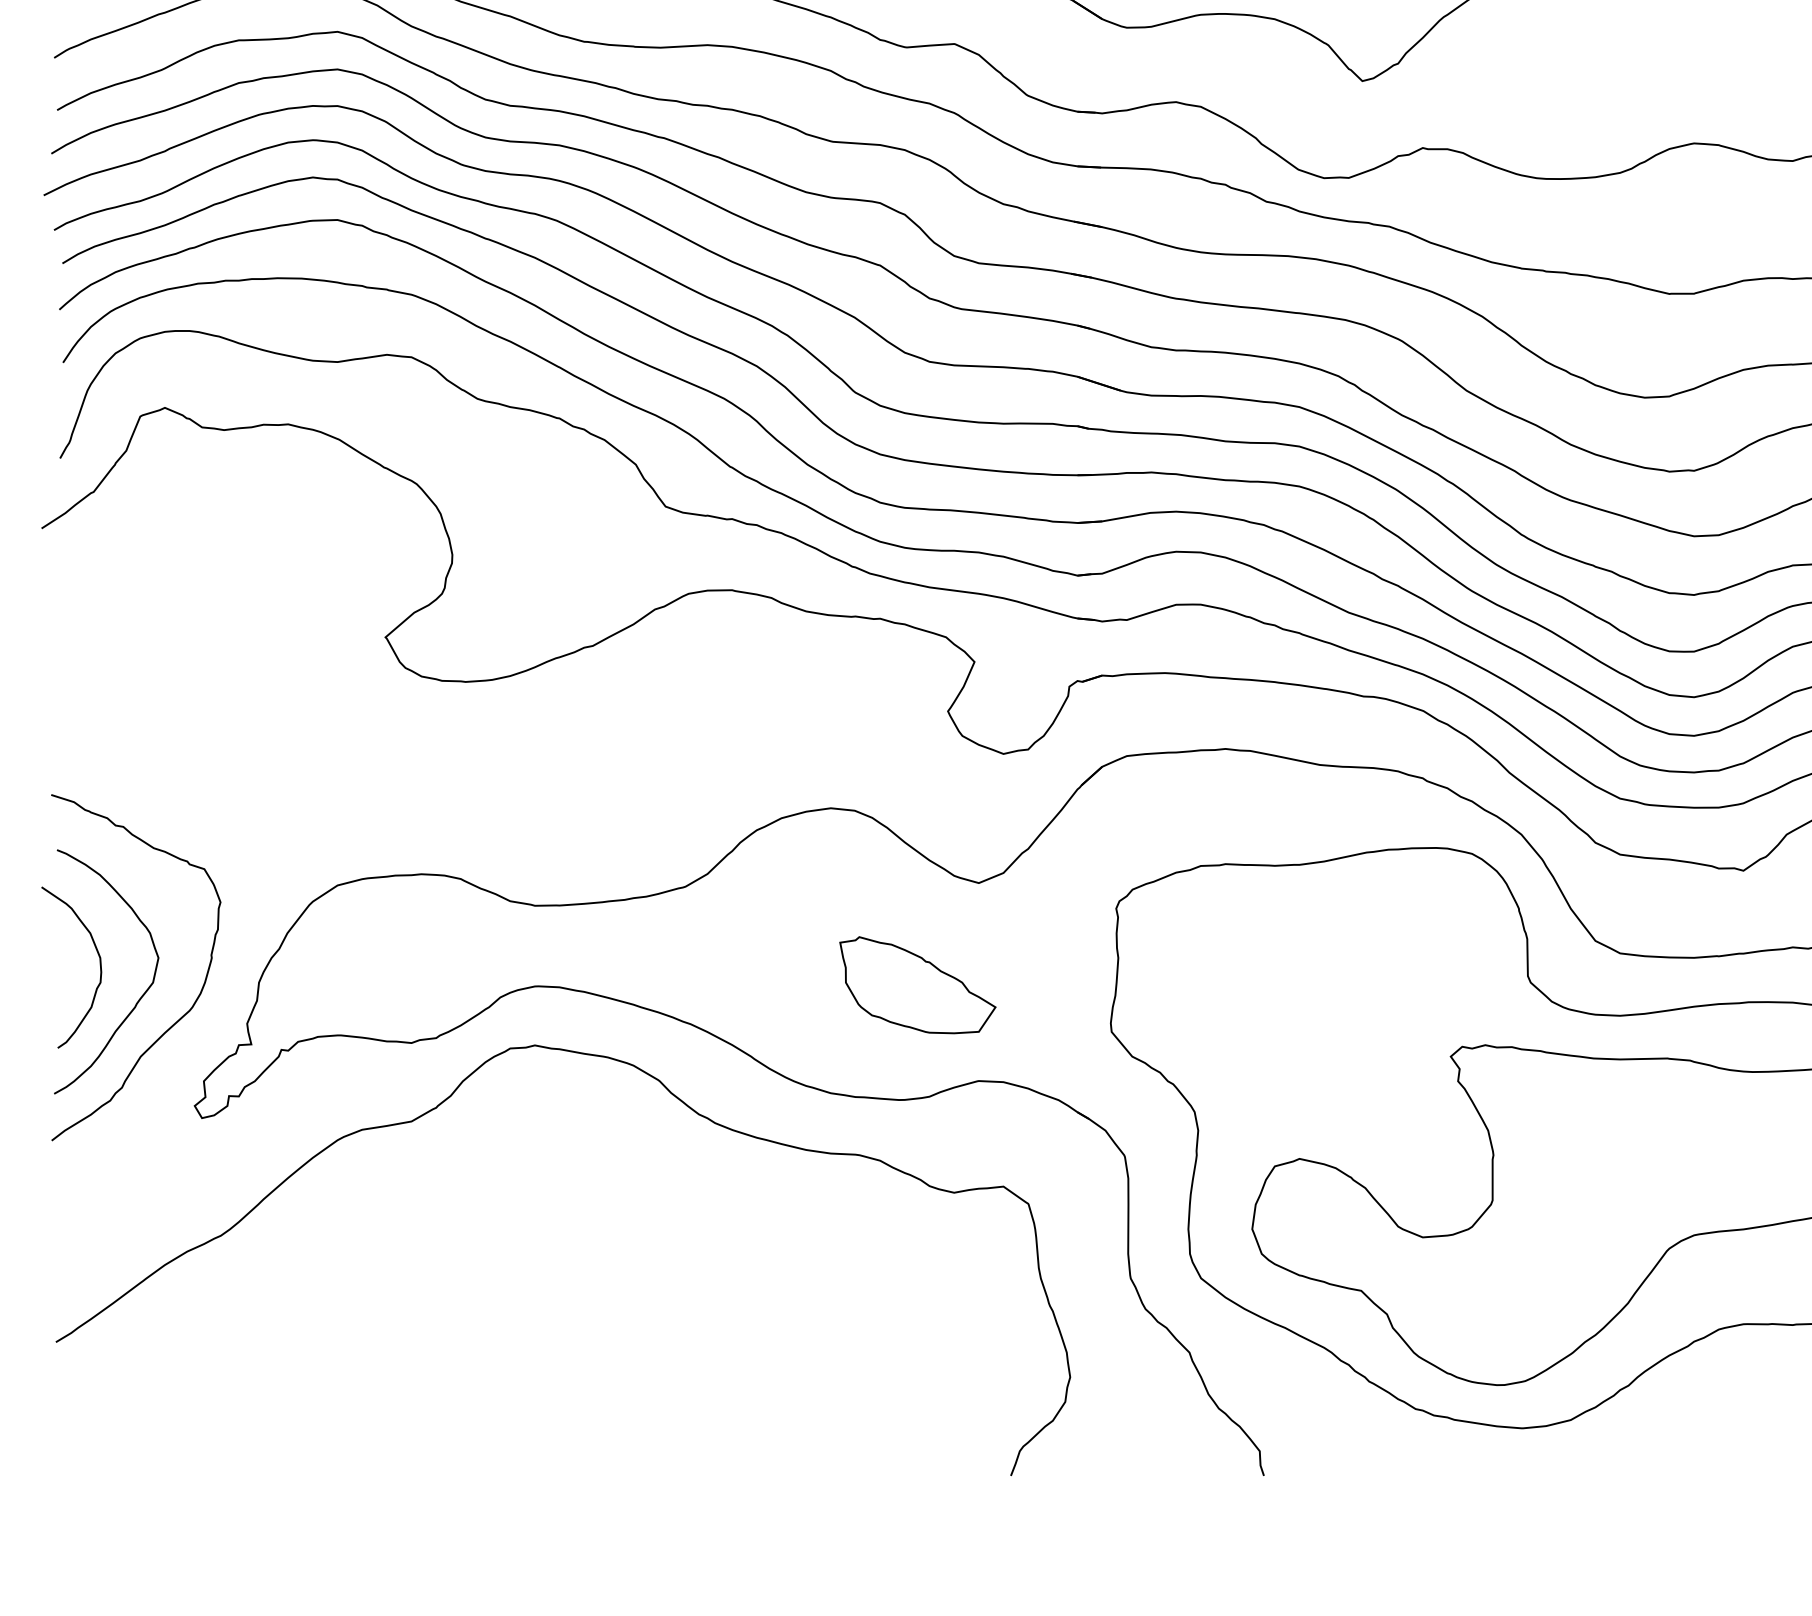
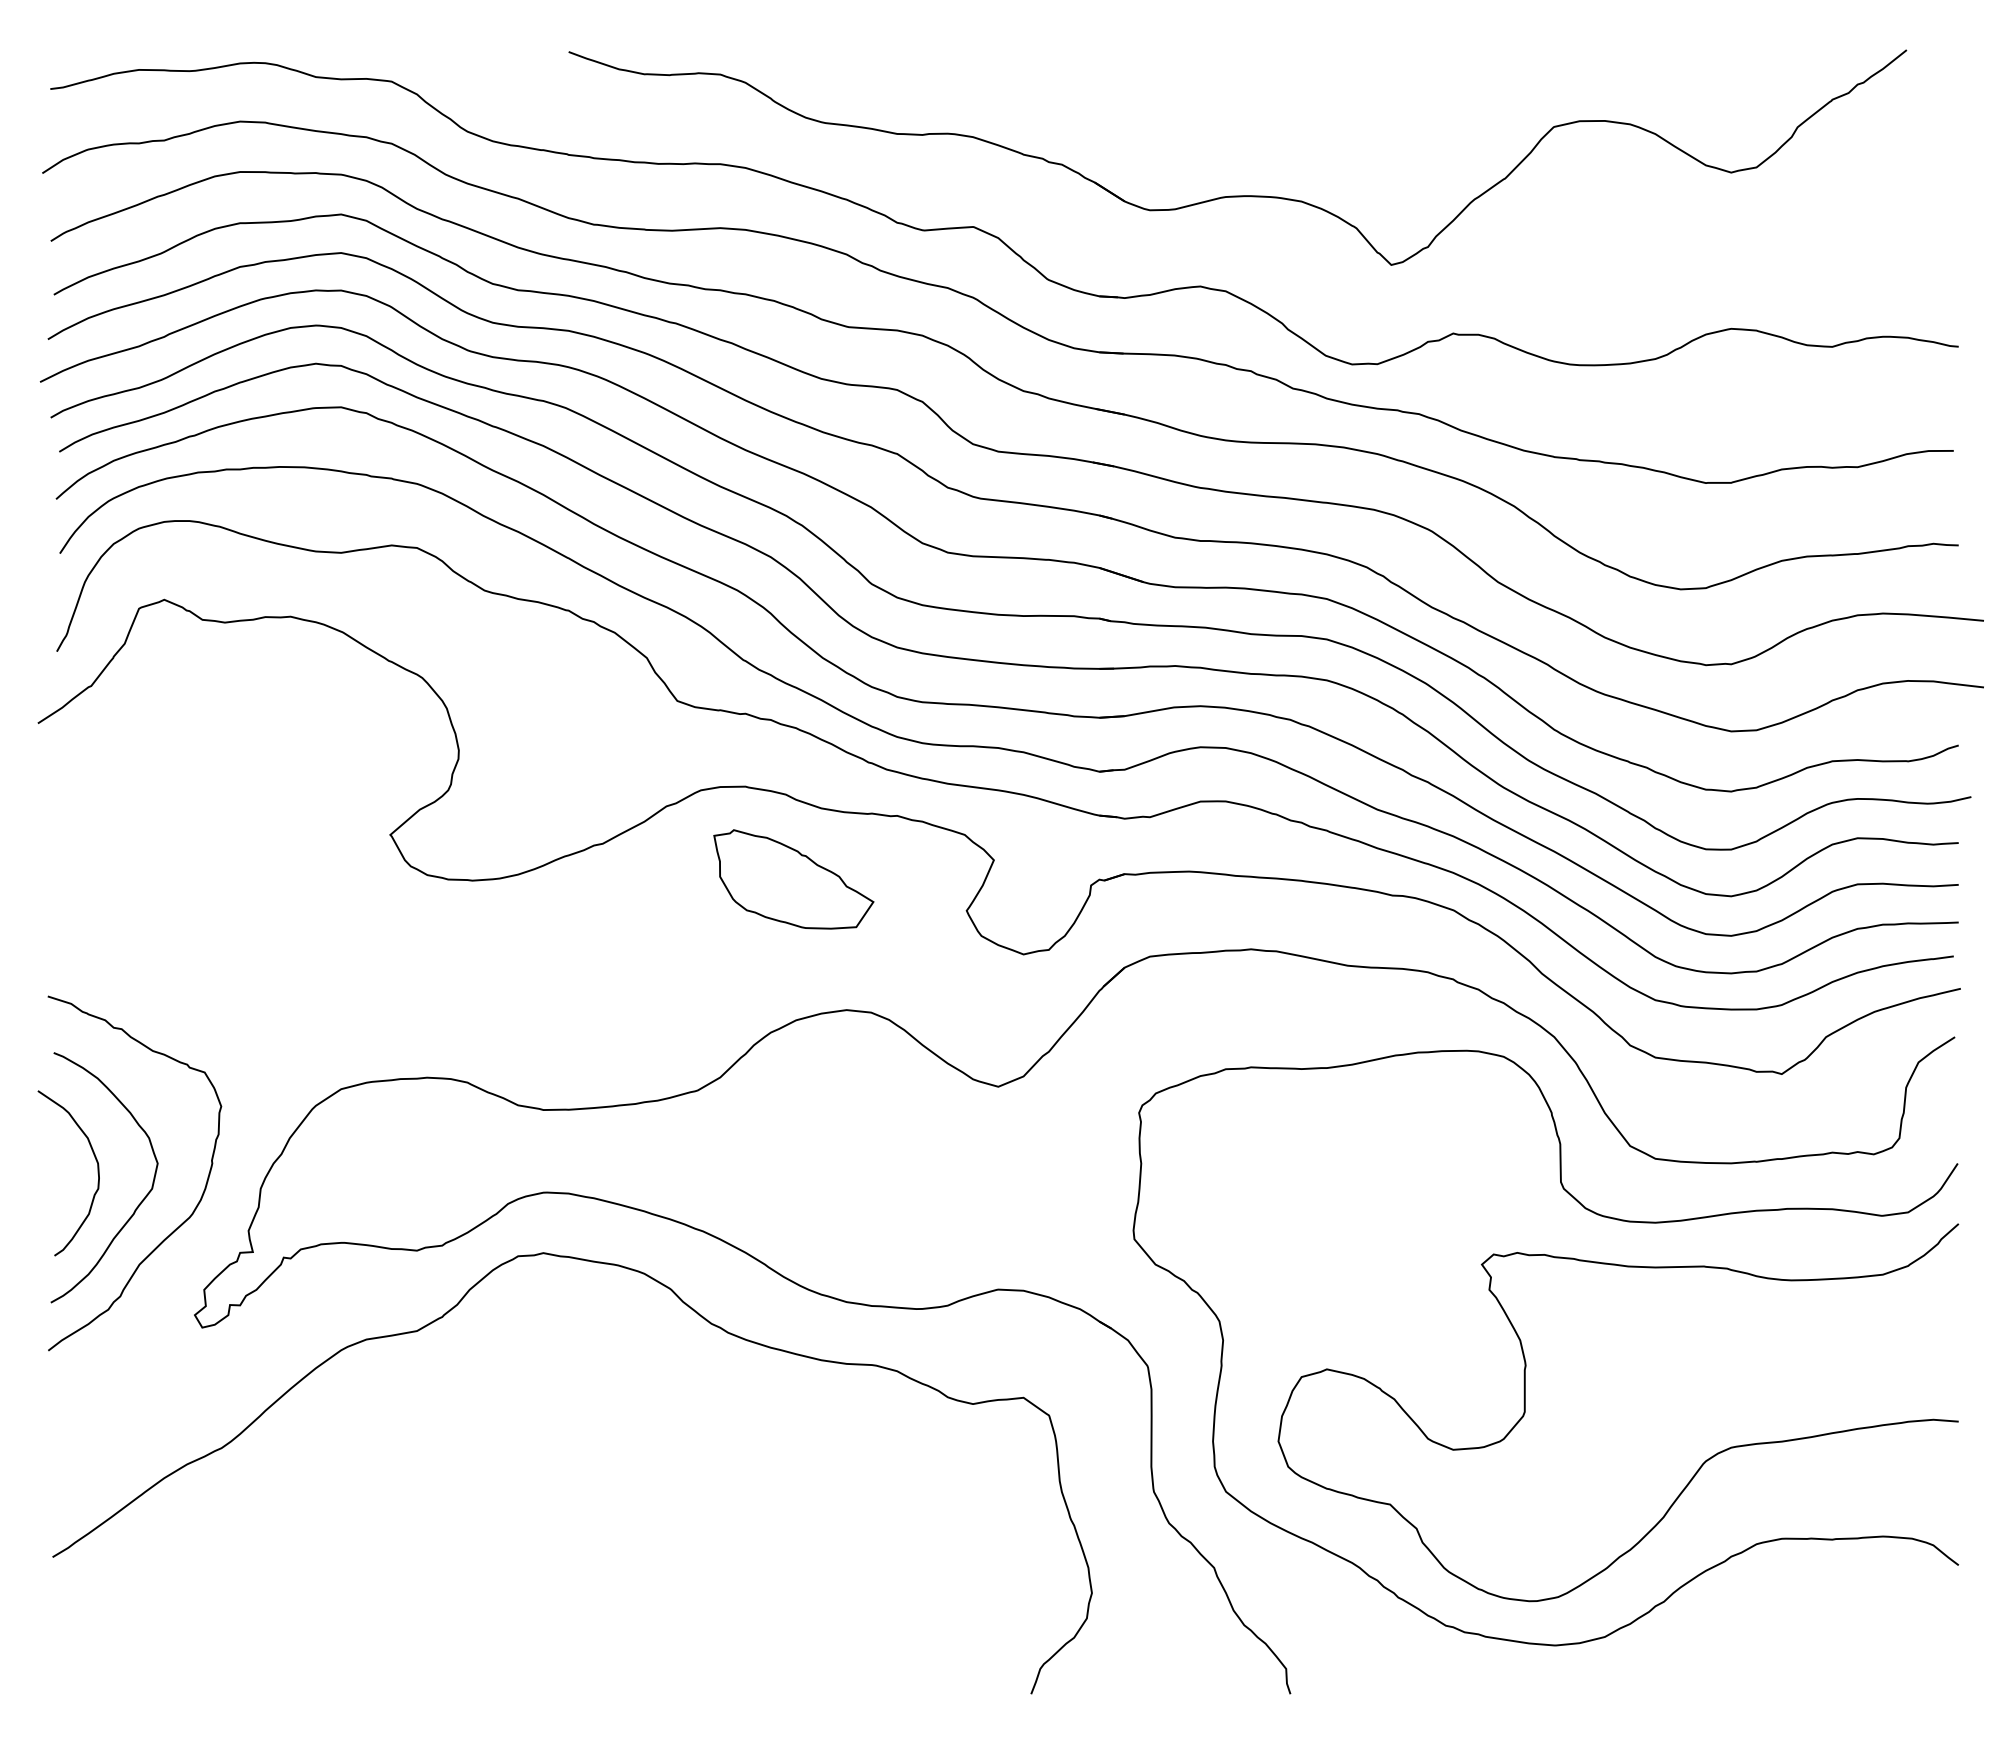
part: (917, 985) -> (793, 879), moved

